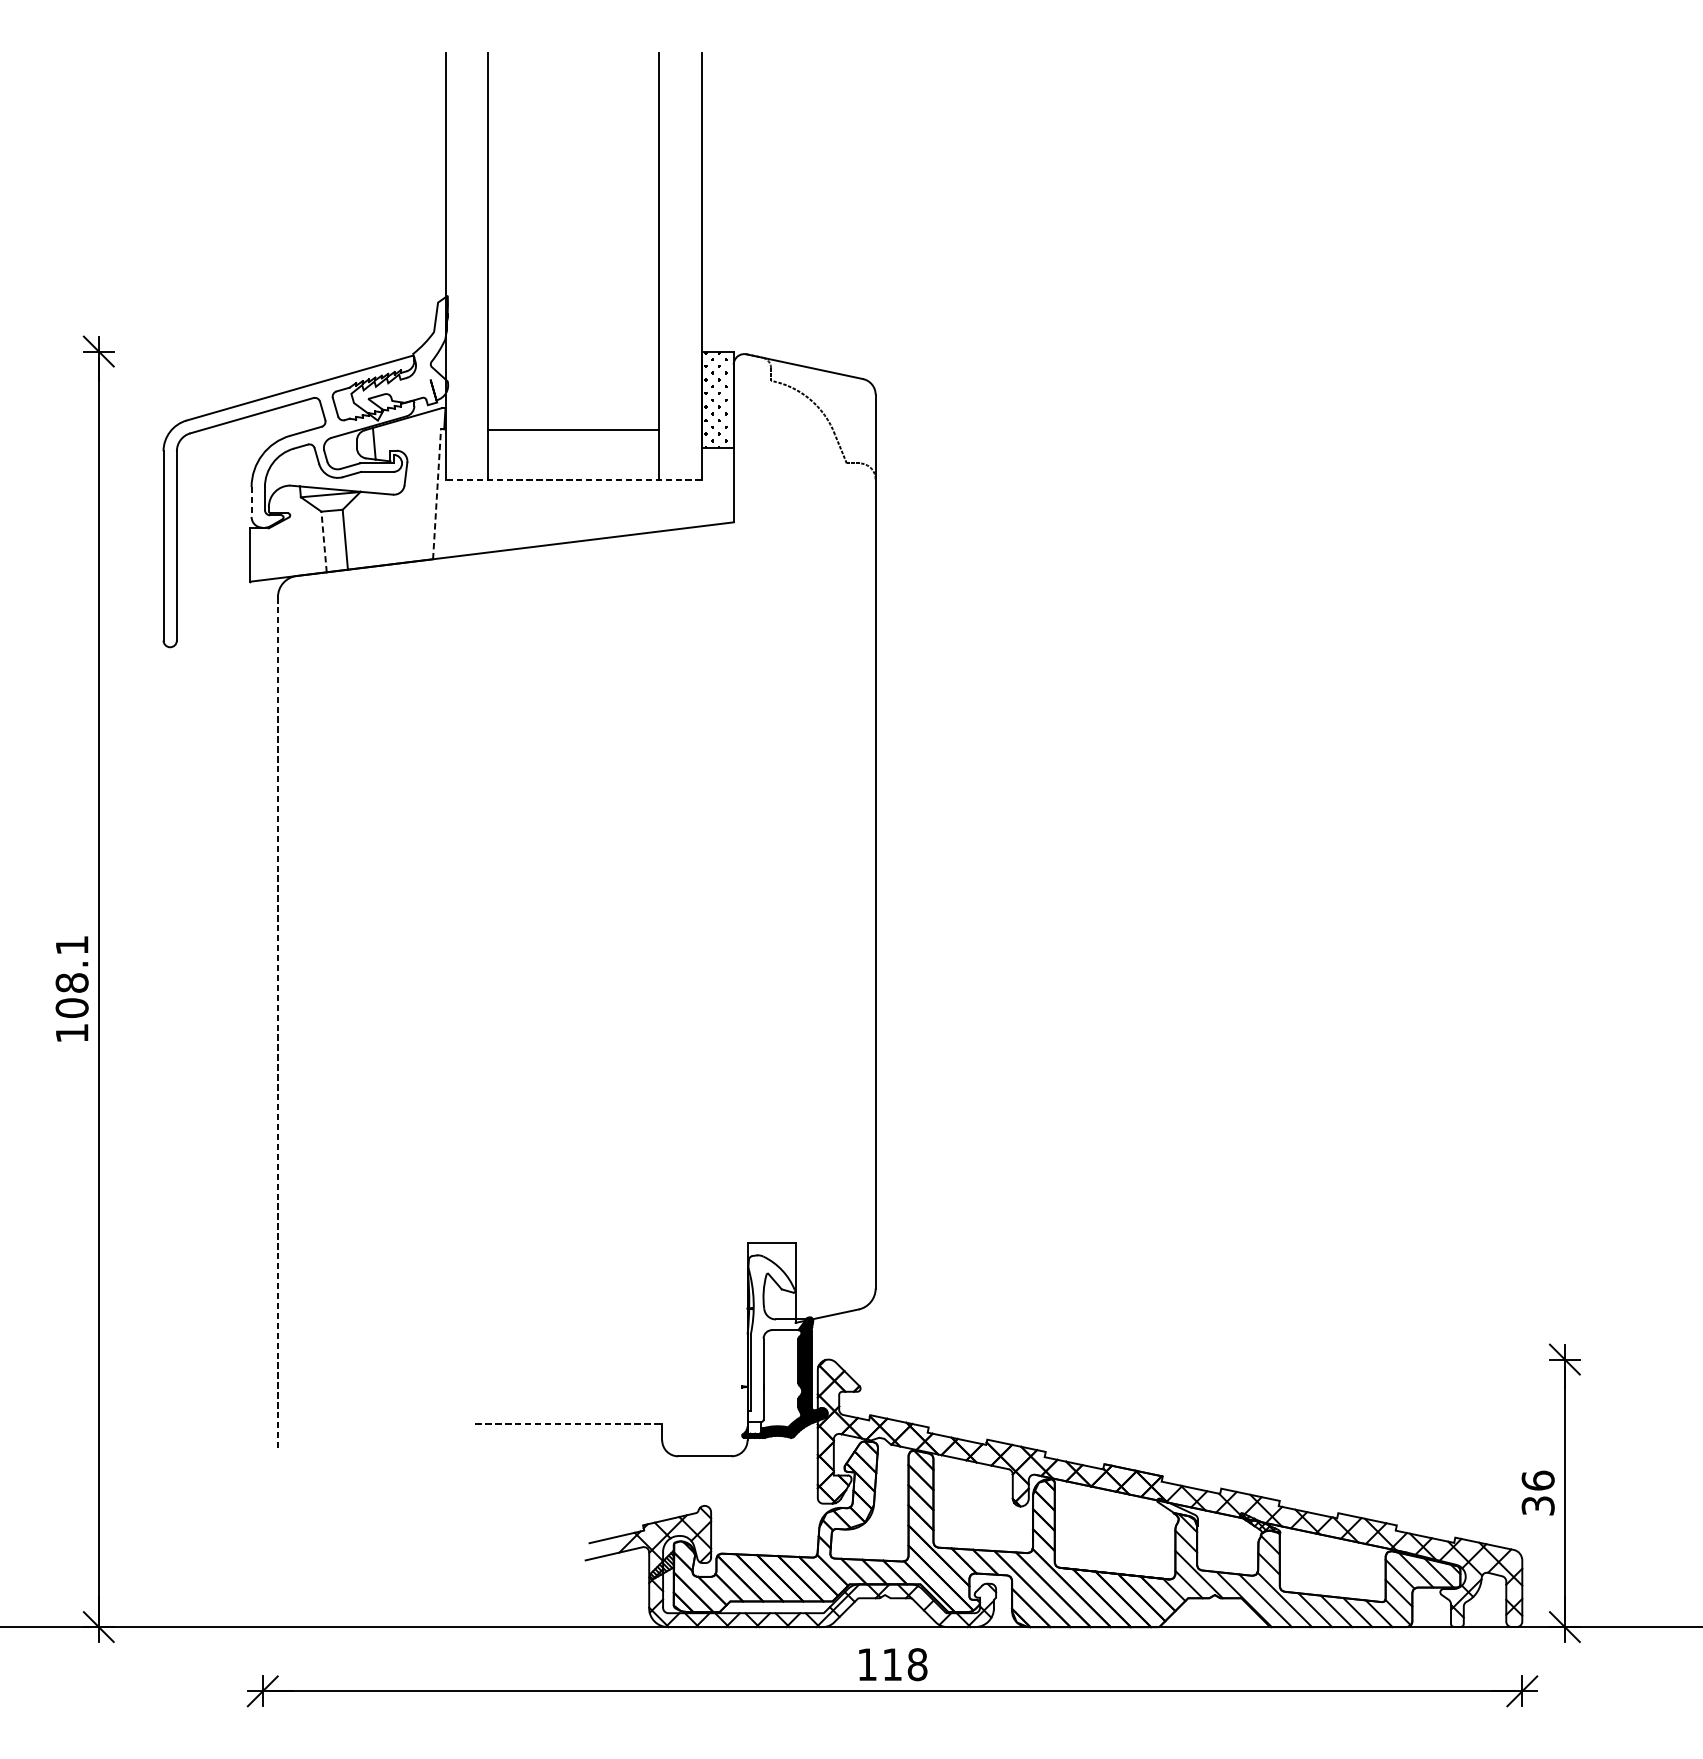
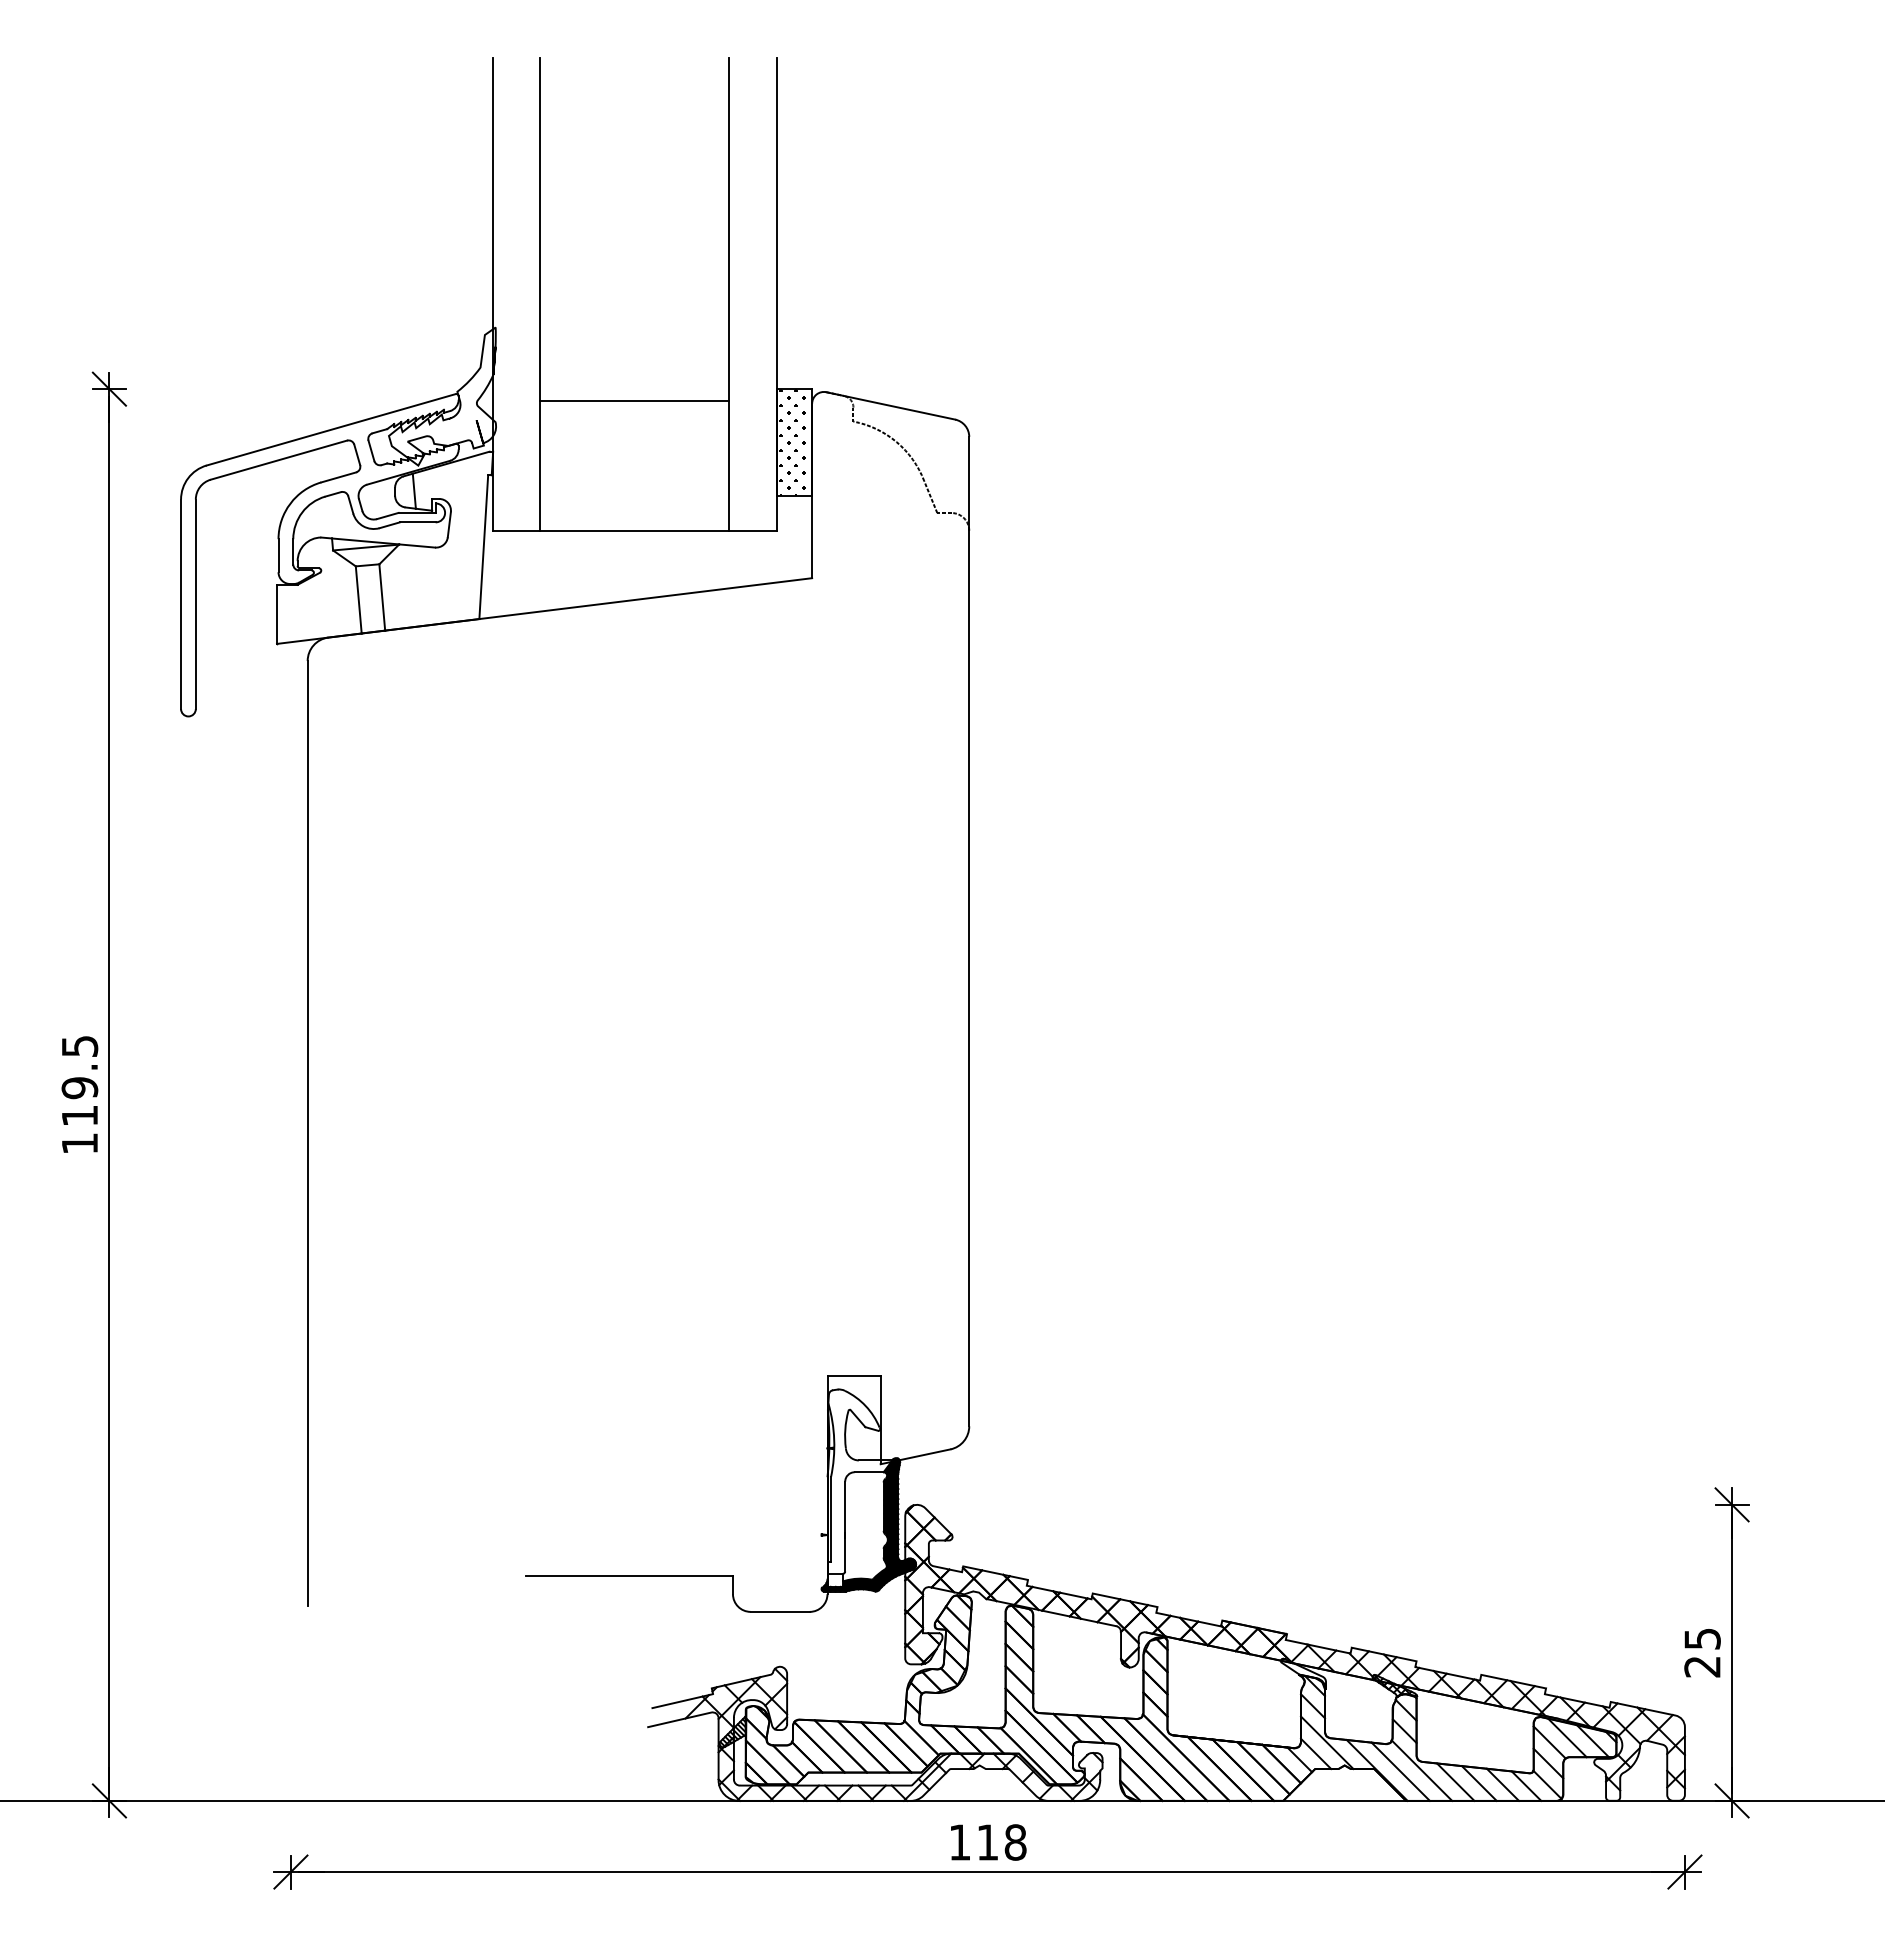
line: (573, 430) -> (634, 401), moved
line: (573, 479) -> (634, 530), dashed -> solid
line: (436, 493) -> (483, 546), dashed -> solid
line: (251, 501) -> (278, 555), dashed -> solid
line: (323, 541) -> (358, 599), dashed -> solid
text: (71, 977) -> (79, 1081), 108.1 -> 119.5
line: (277, 1024) -> (307, 1134), dashed -> solid
line: (569, 1424) -> (630, 1576), dashed -> solid
text: (1538, 1492) -> (1702, 1652), 36 -> 25

